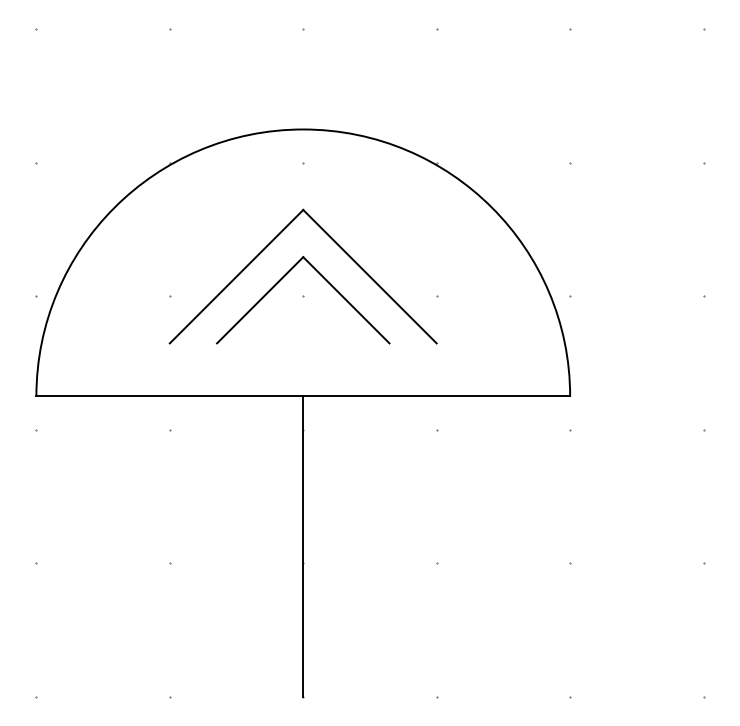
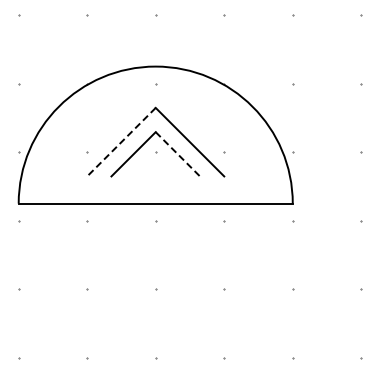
line: (236, 277) -> (121, 142), solid -> dashed
line: (347, 300) -> (178, 154), solid -> dashed
line: (302, 546) -> (155, 280), removed

